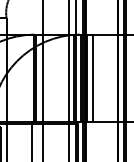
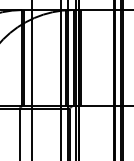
line: (92, 77) -> (86, 57), removed

